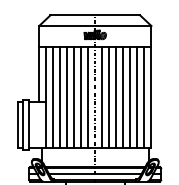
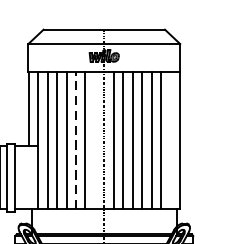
line: (74, 97) -> (76, 140), solid -> dashed
line: (88, 97) -> (95, 140), removed
line: (144, 97) -> (170, 140), removed

